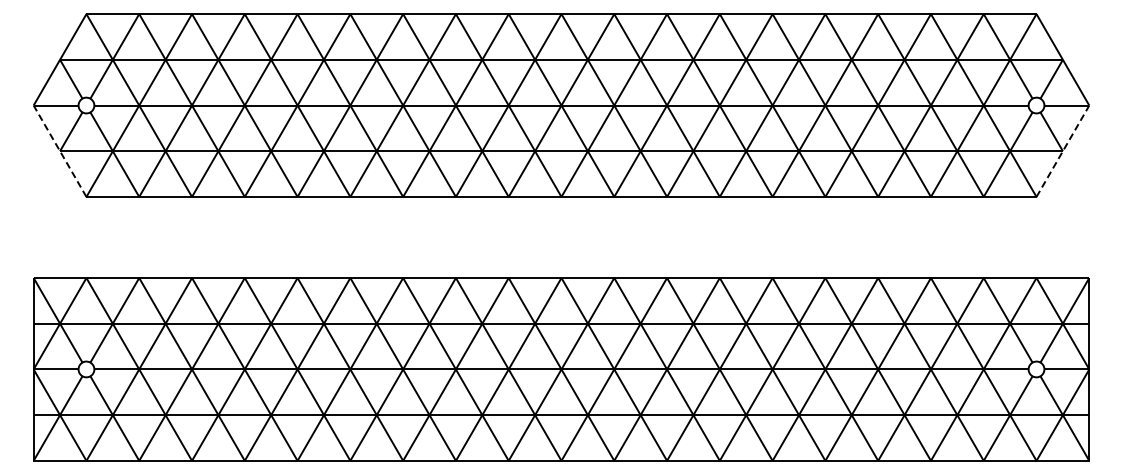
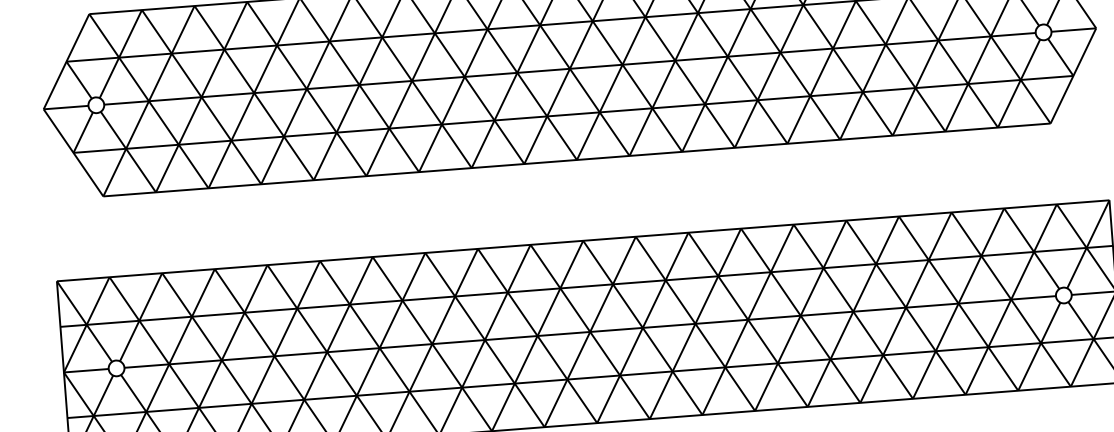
line: (60, 151) -> (73, 153), dashed -> solid
line: (1062, 151) -> (1073, 76), dashed -> solid

